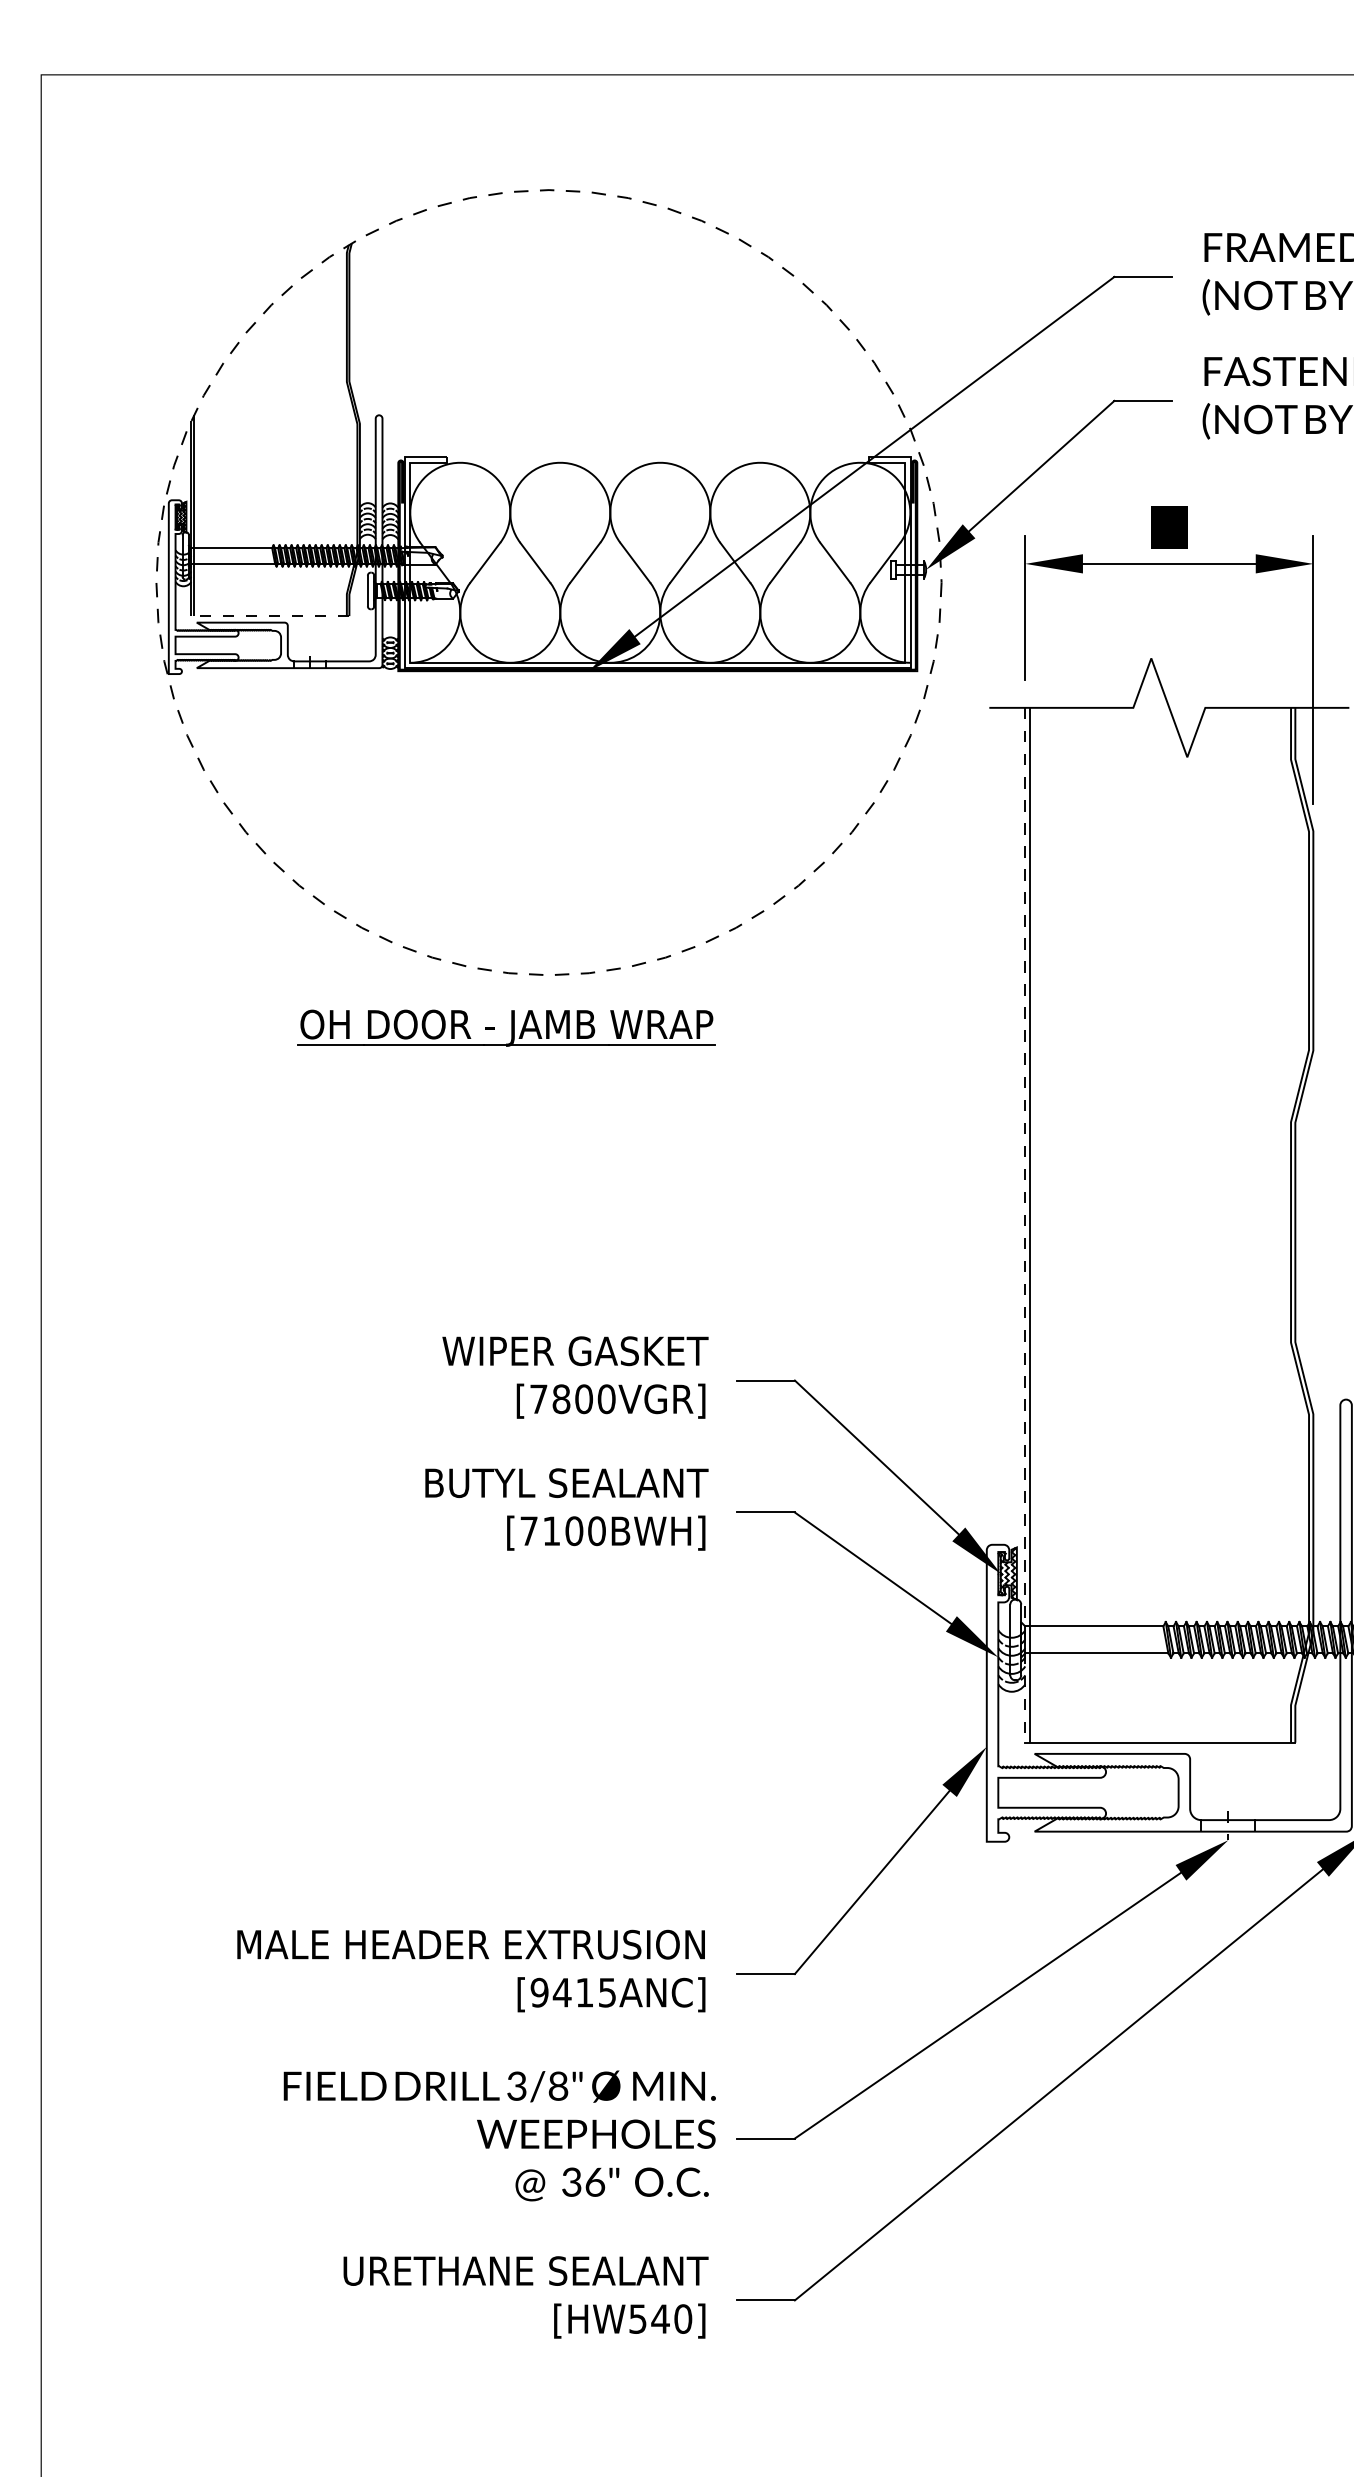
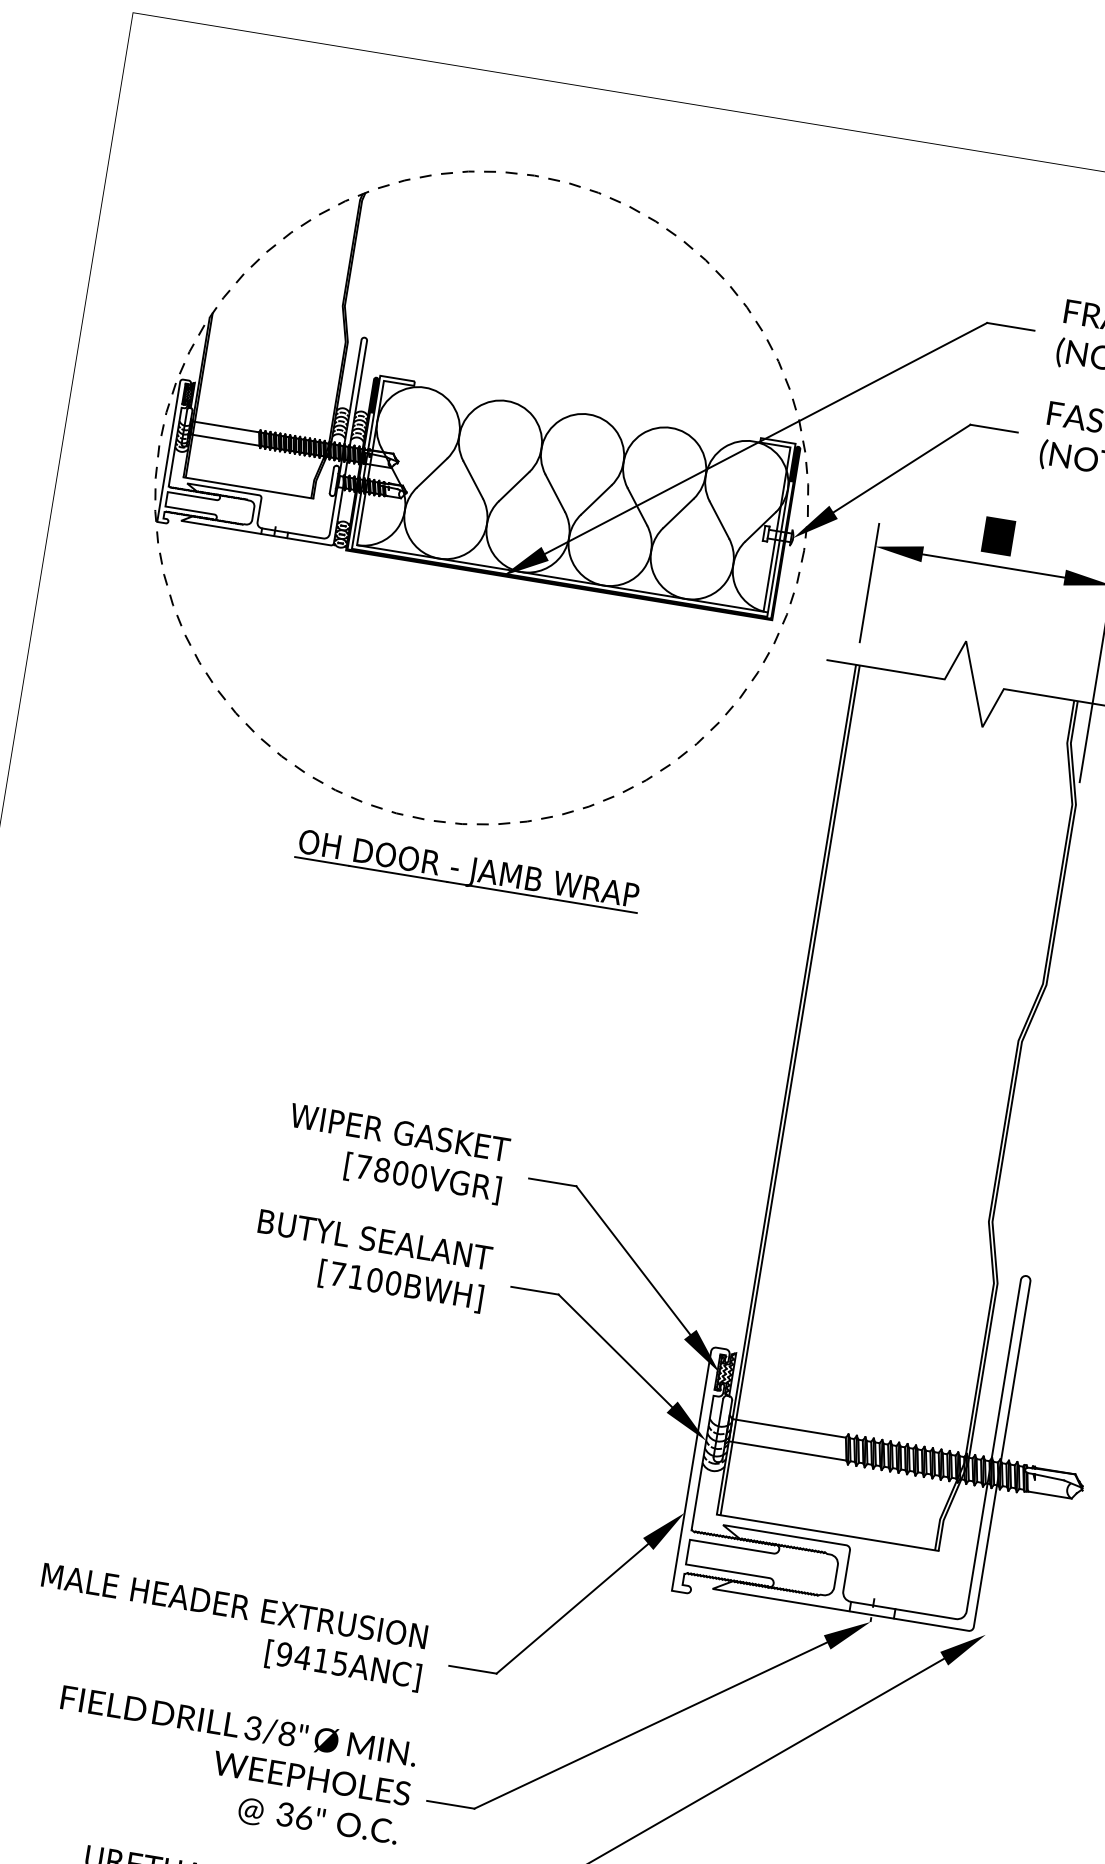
line: (269, 616) -> (247, 488), dashed -> solid
part: (506, 1027) -> (468, 870), moved
line: (1025, 1225) -> (786, 1089), dashed -> solid

